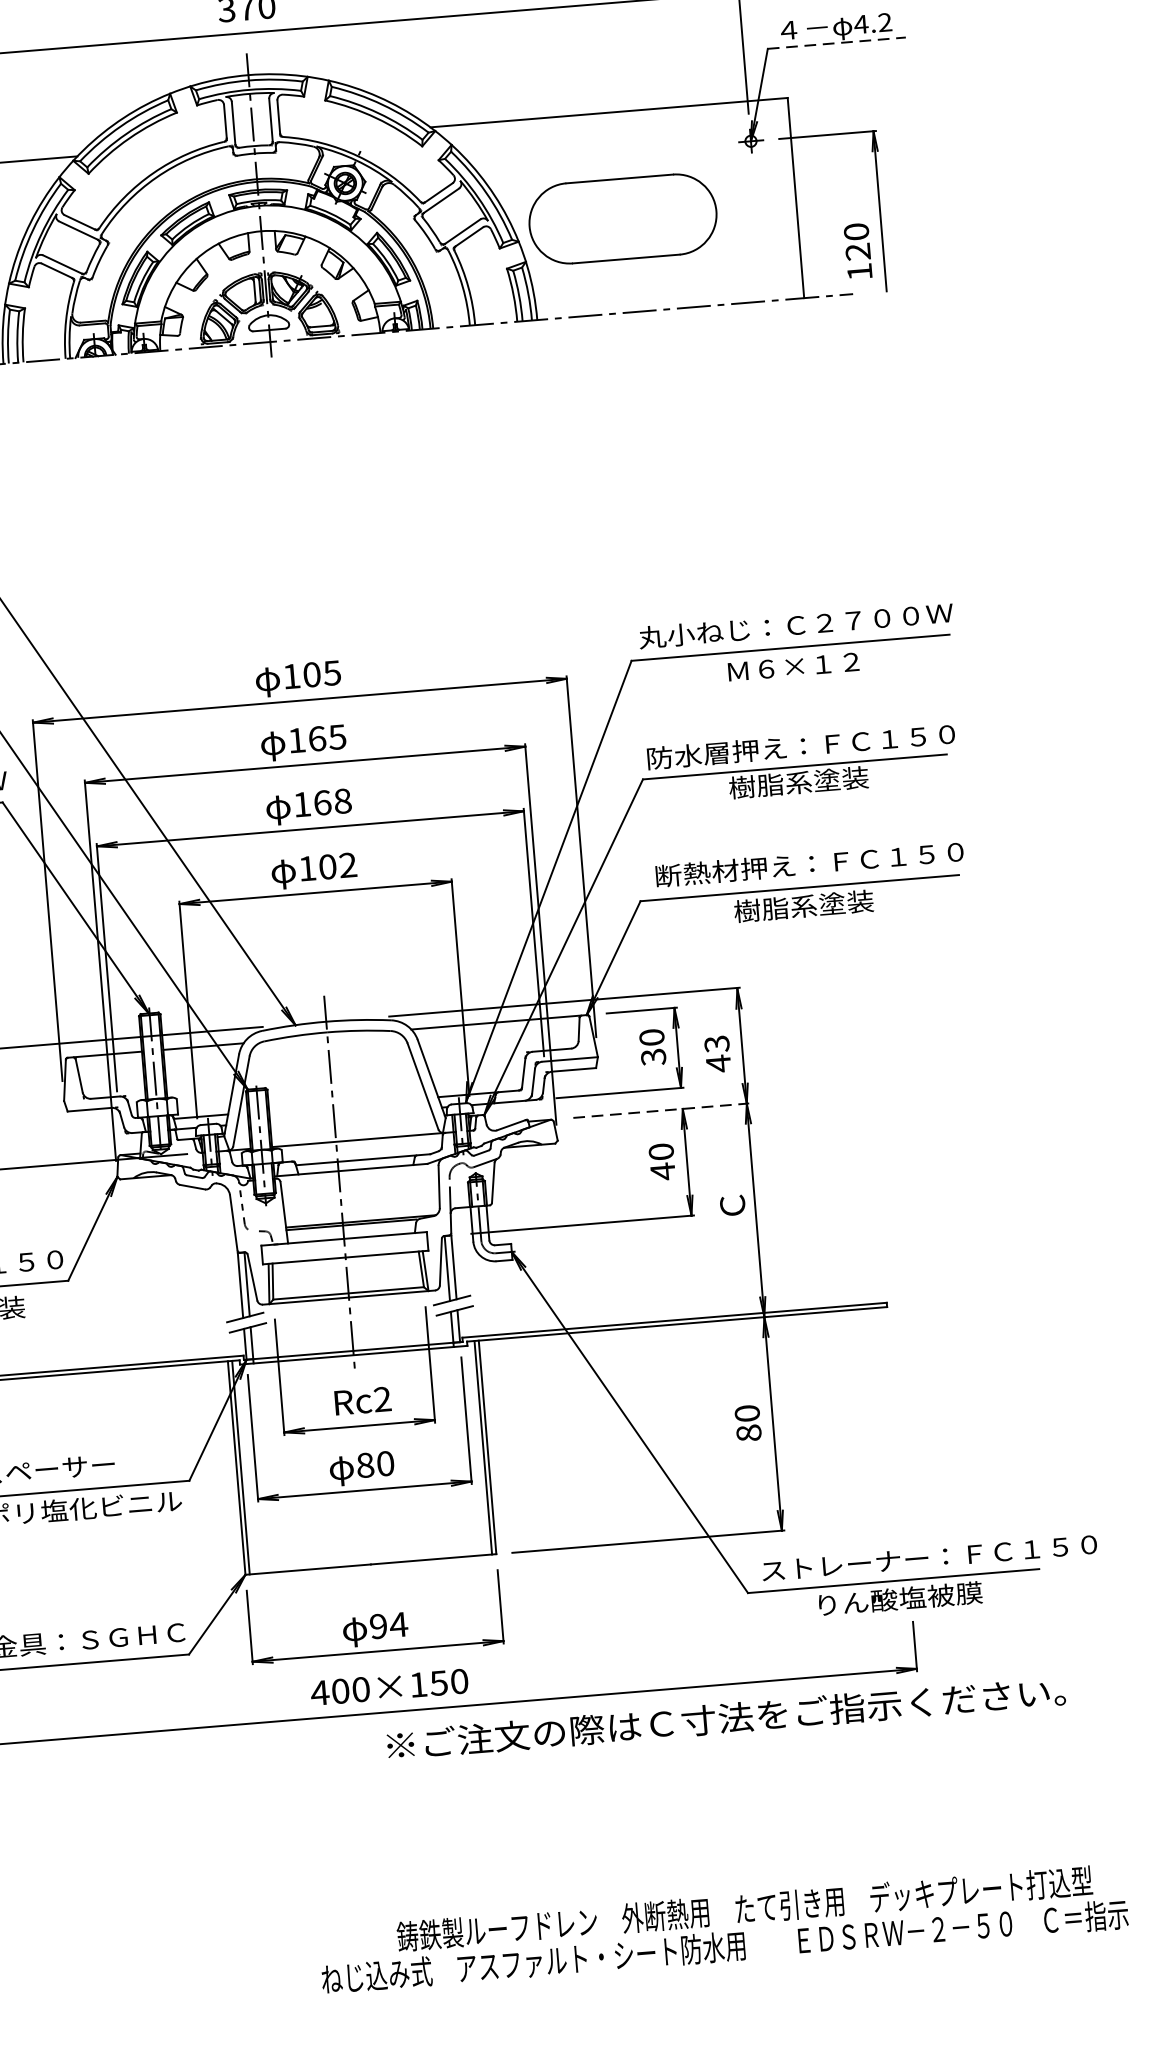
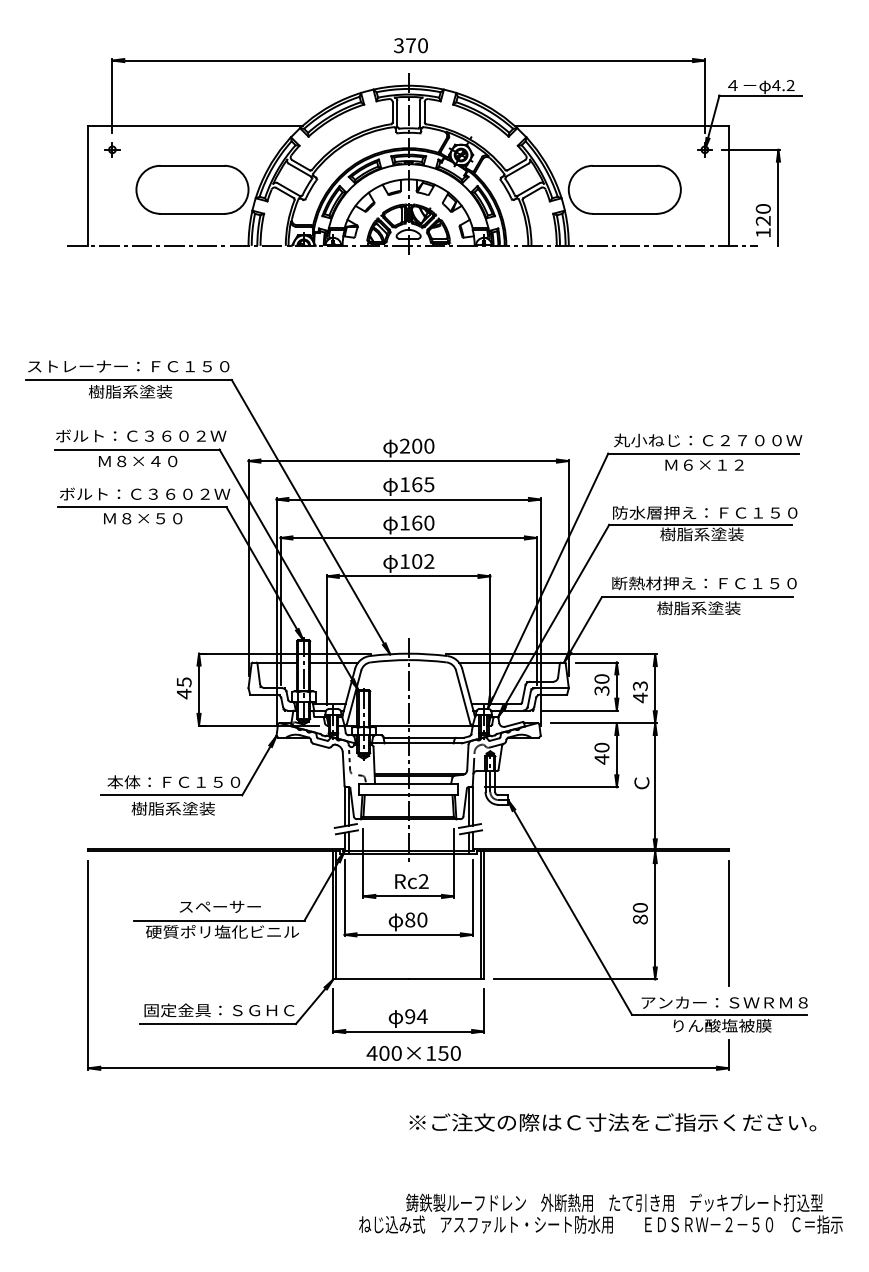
line: (837, 43) -> (761, 95), dashed -> solid
text: (312, 673) -> (417, 445), 105 -> 200
text: (343, 801) -> (429, 523), 168 -> 160
line: (660, 1111) -> (603, 723), dashed -> solid
line: (896, 1427) -> (728, 923), added
text: (928, 1557) -> (741, 1002), ストレーナー：ＦＣ１５０ -> アンカー：ＳＷＲＭ８
text: (725, 1718) -> (612, 1122), moved

